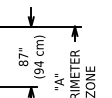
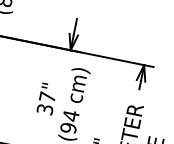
text: (23, 63) -> (45, 109), 87" -> 37"

